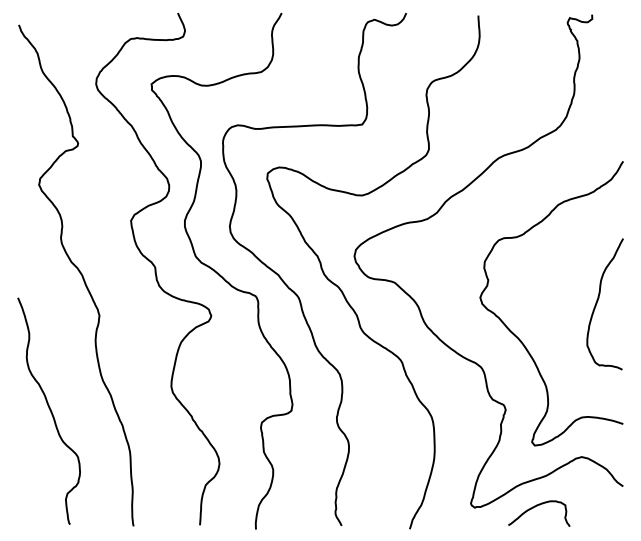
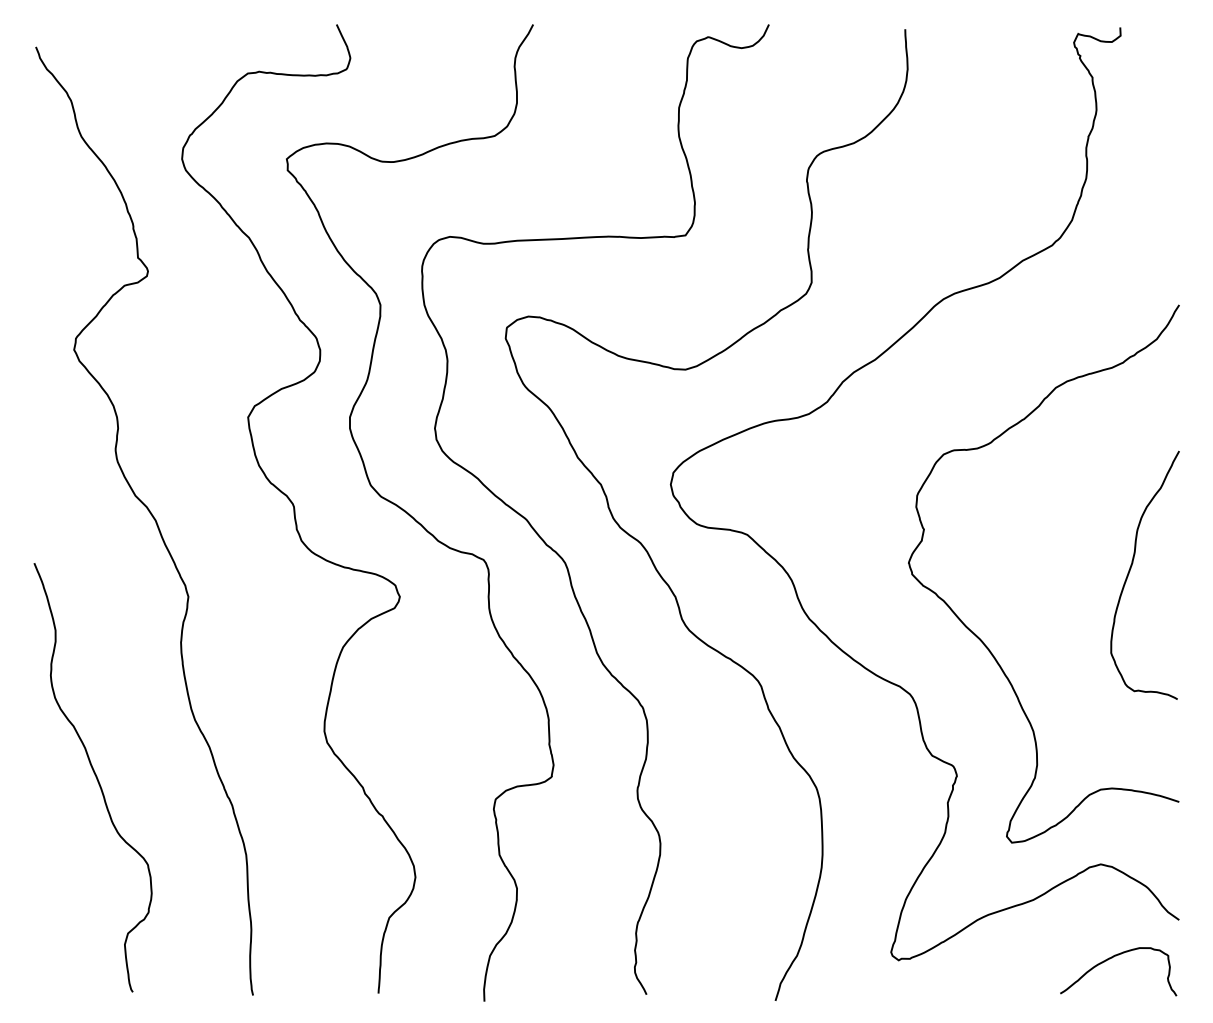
curve: (535, 507) -> (1111, 959), moved

